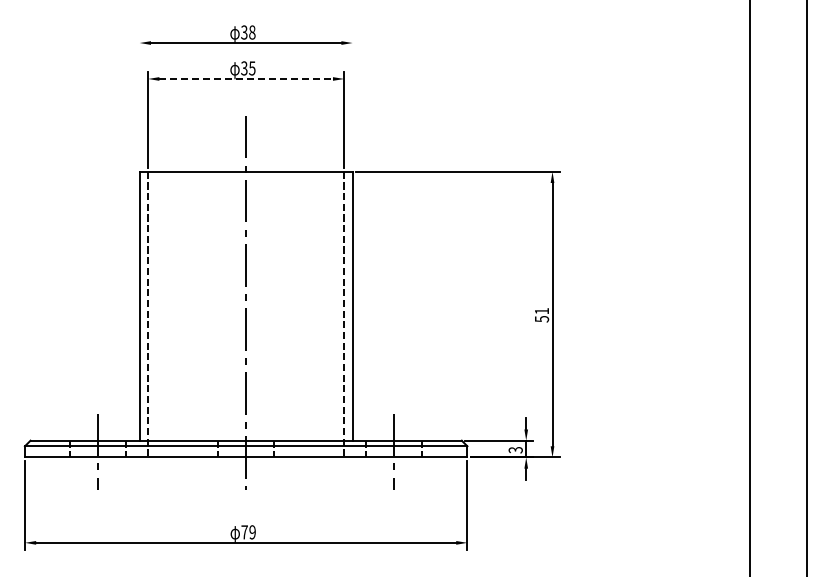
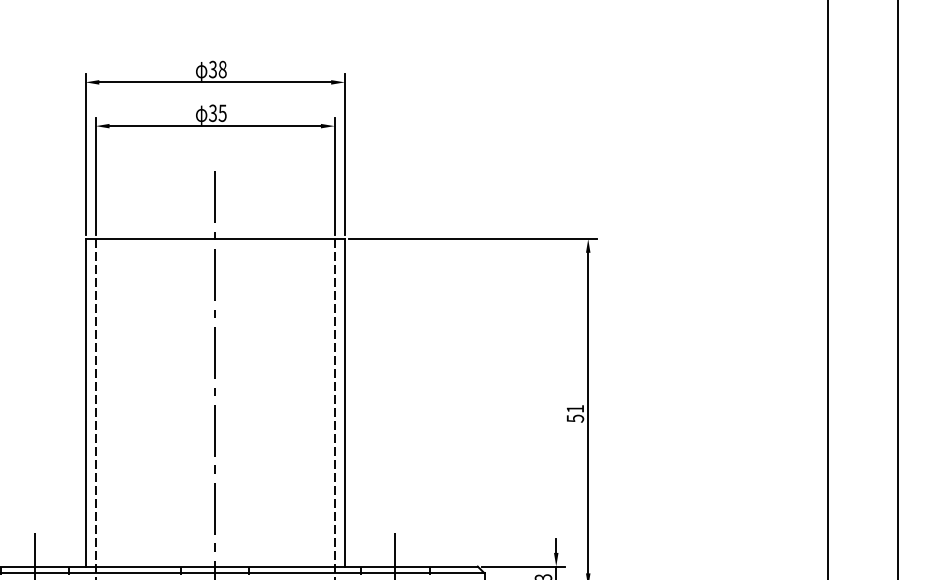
line: (246, 78) -> (215, 125), dashed -> solid
line: (139, 102) -> (85, 154), added
line: (352, 102) -> (344, 154), added

